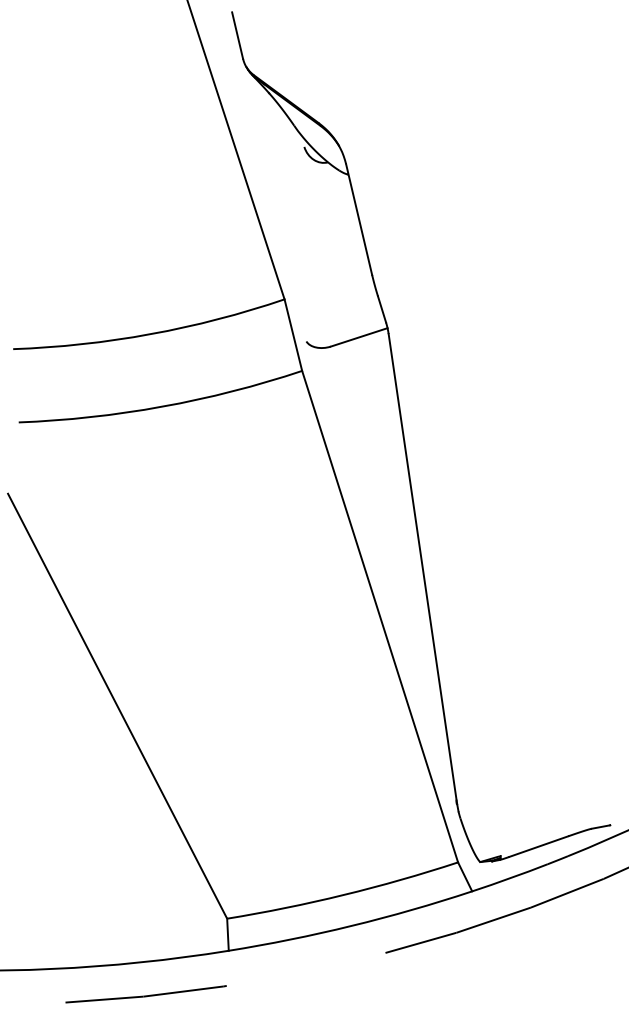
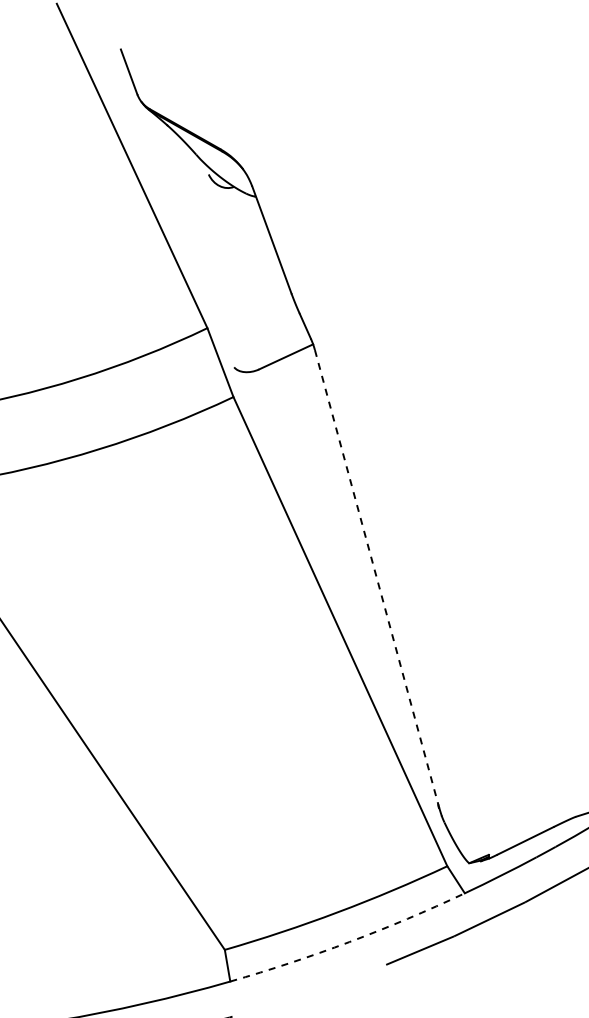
line: (422, 569) -> (376, 579), solid -> dashed
arc: (351, 925) -> (349, 941), solid -> dashed

